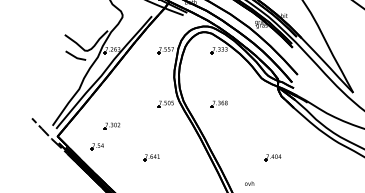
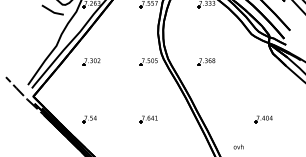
part: (111, 125) -> (90, 61), moved
part: (96, 146) -> (88, 119), moved
part: (151, 157) -> (148, 119), moved

